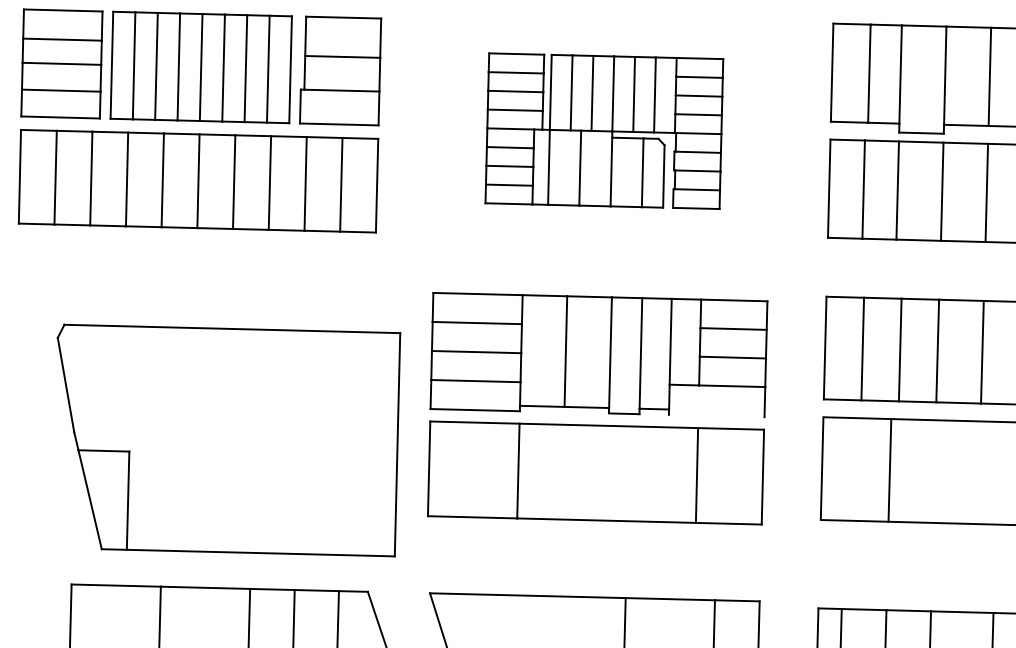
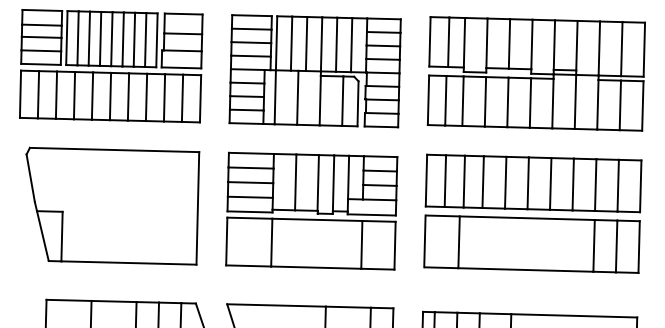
part: (603, 131) -> (314, 71), size x1.43
line: (716, 415) -> (371, 214), added
part: (228, 439) -> (112, 205), moved

